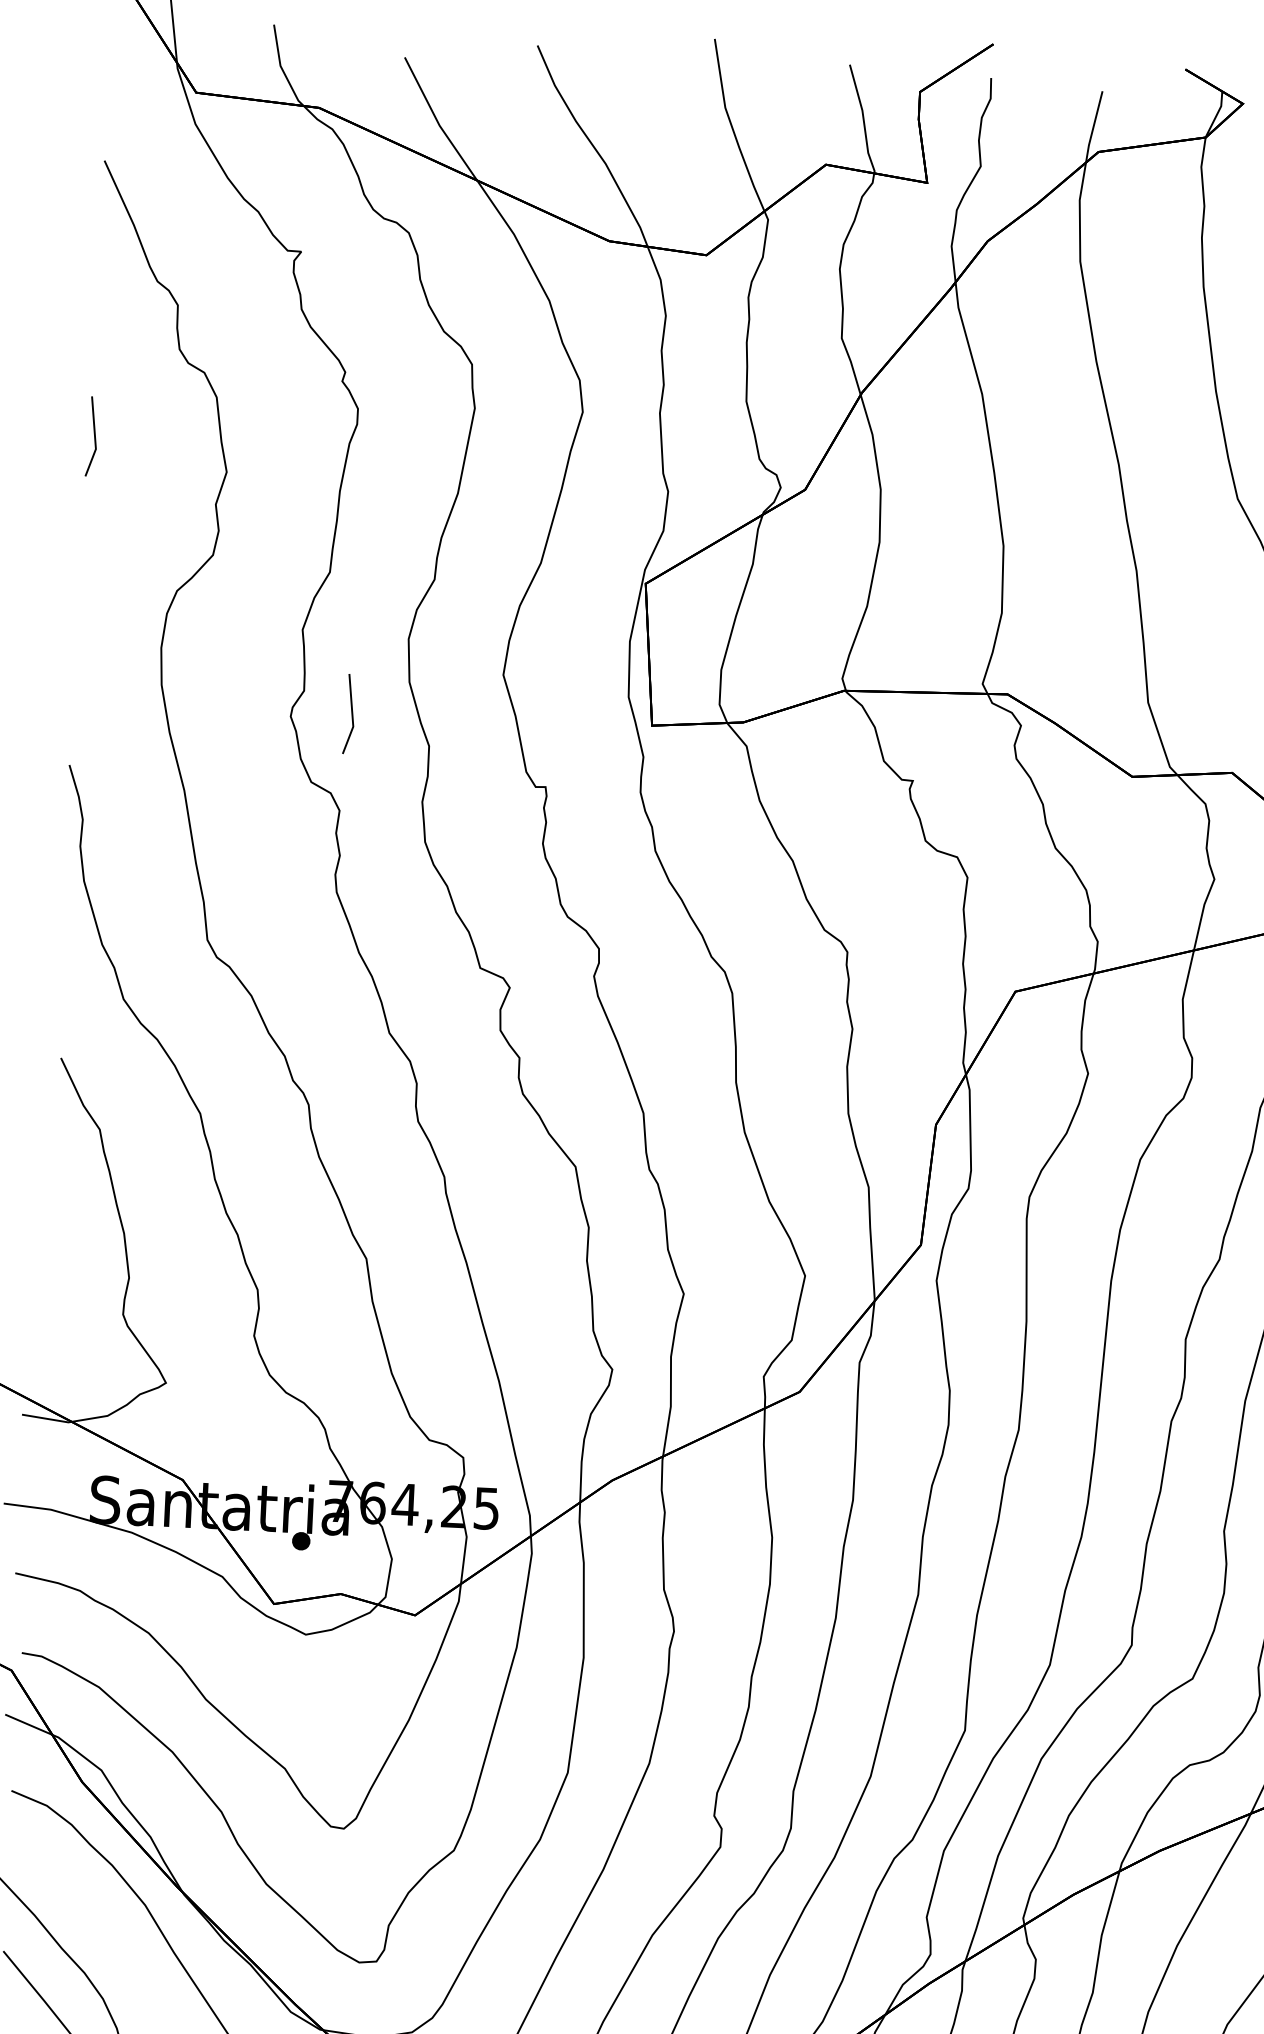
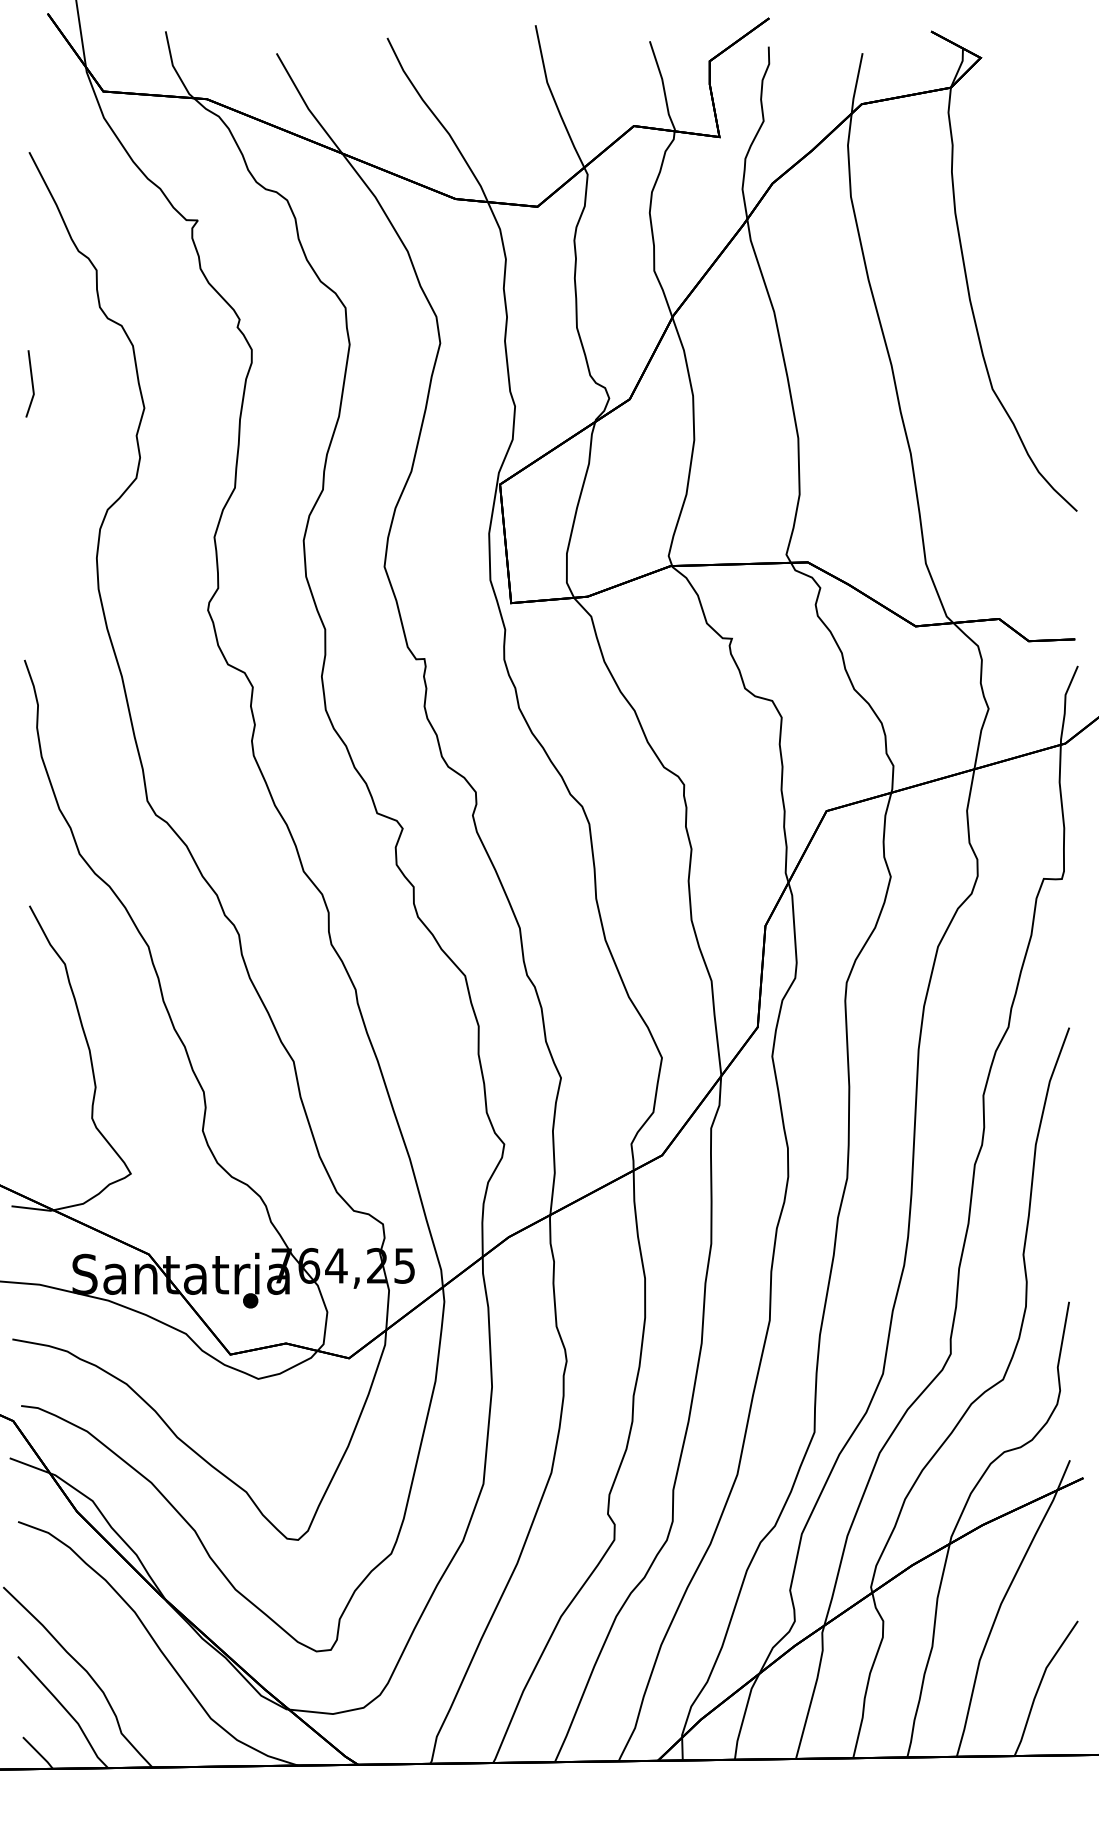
line: (351, 713) -> (258, 605), removed

